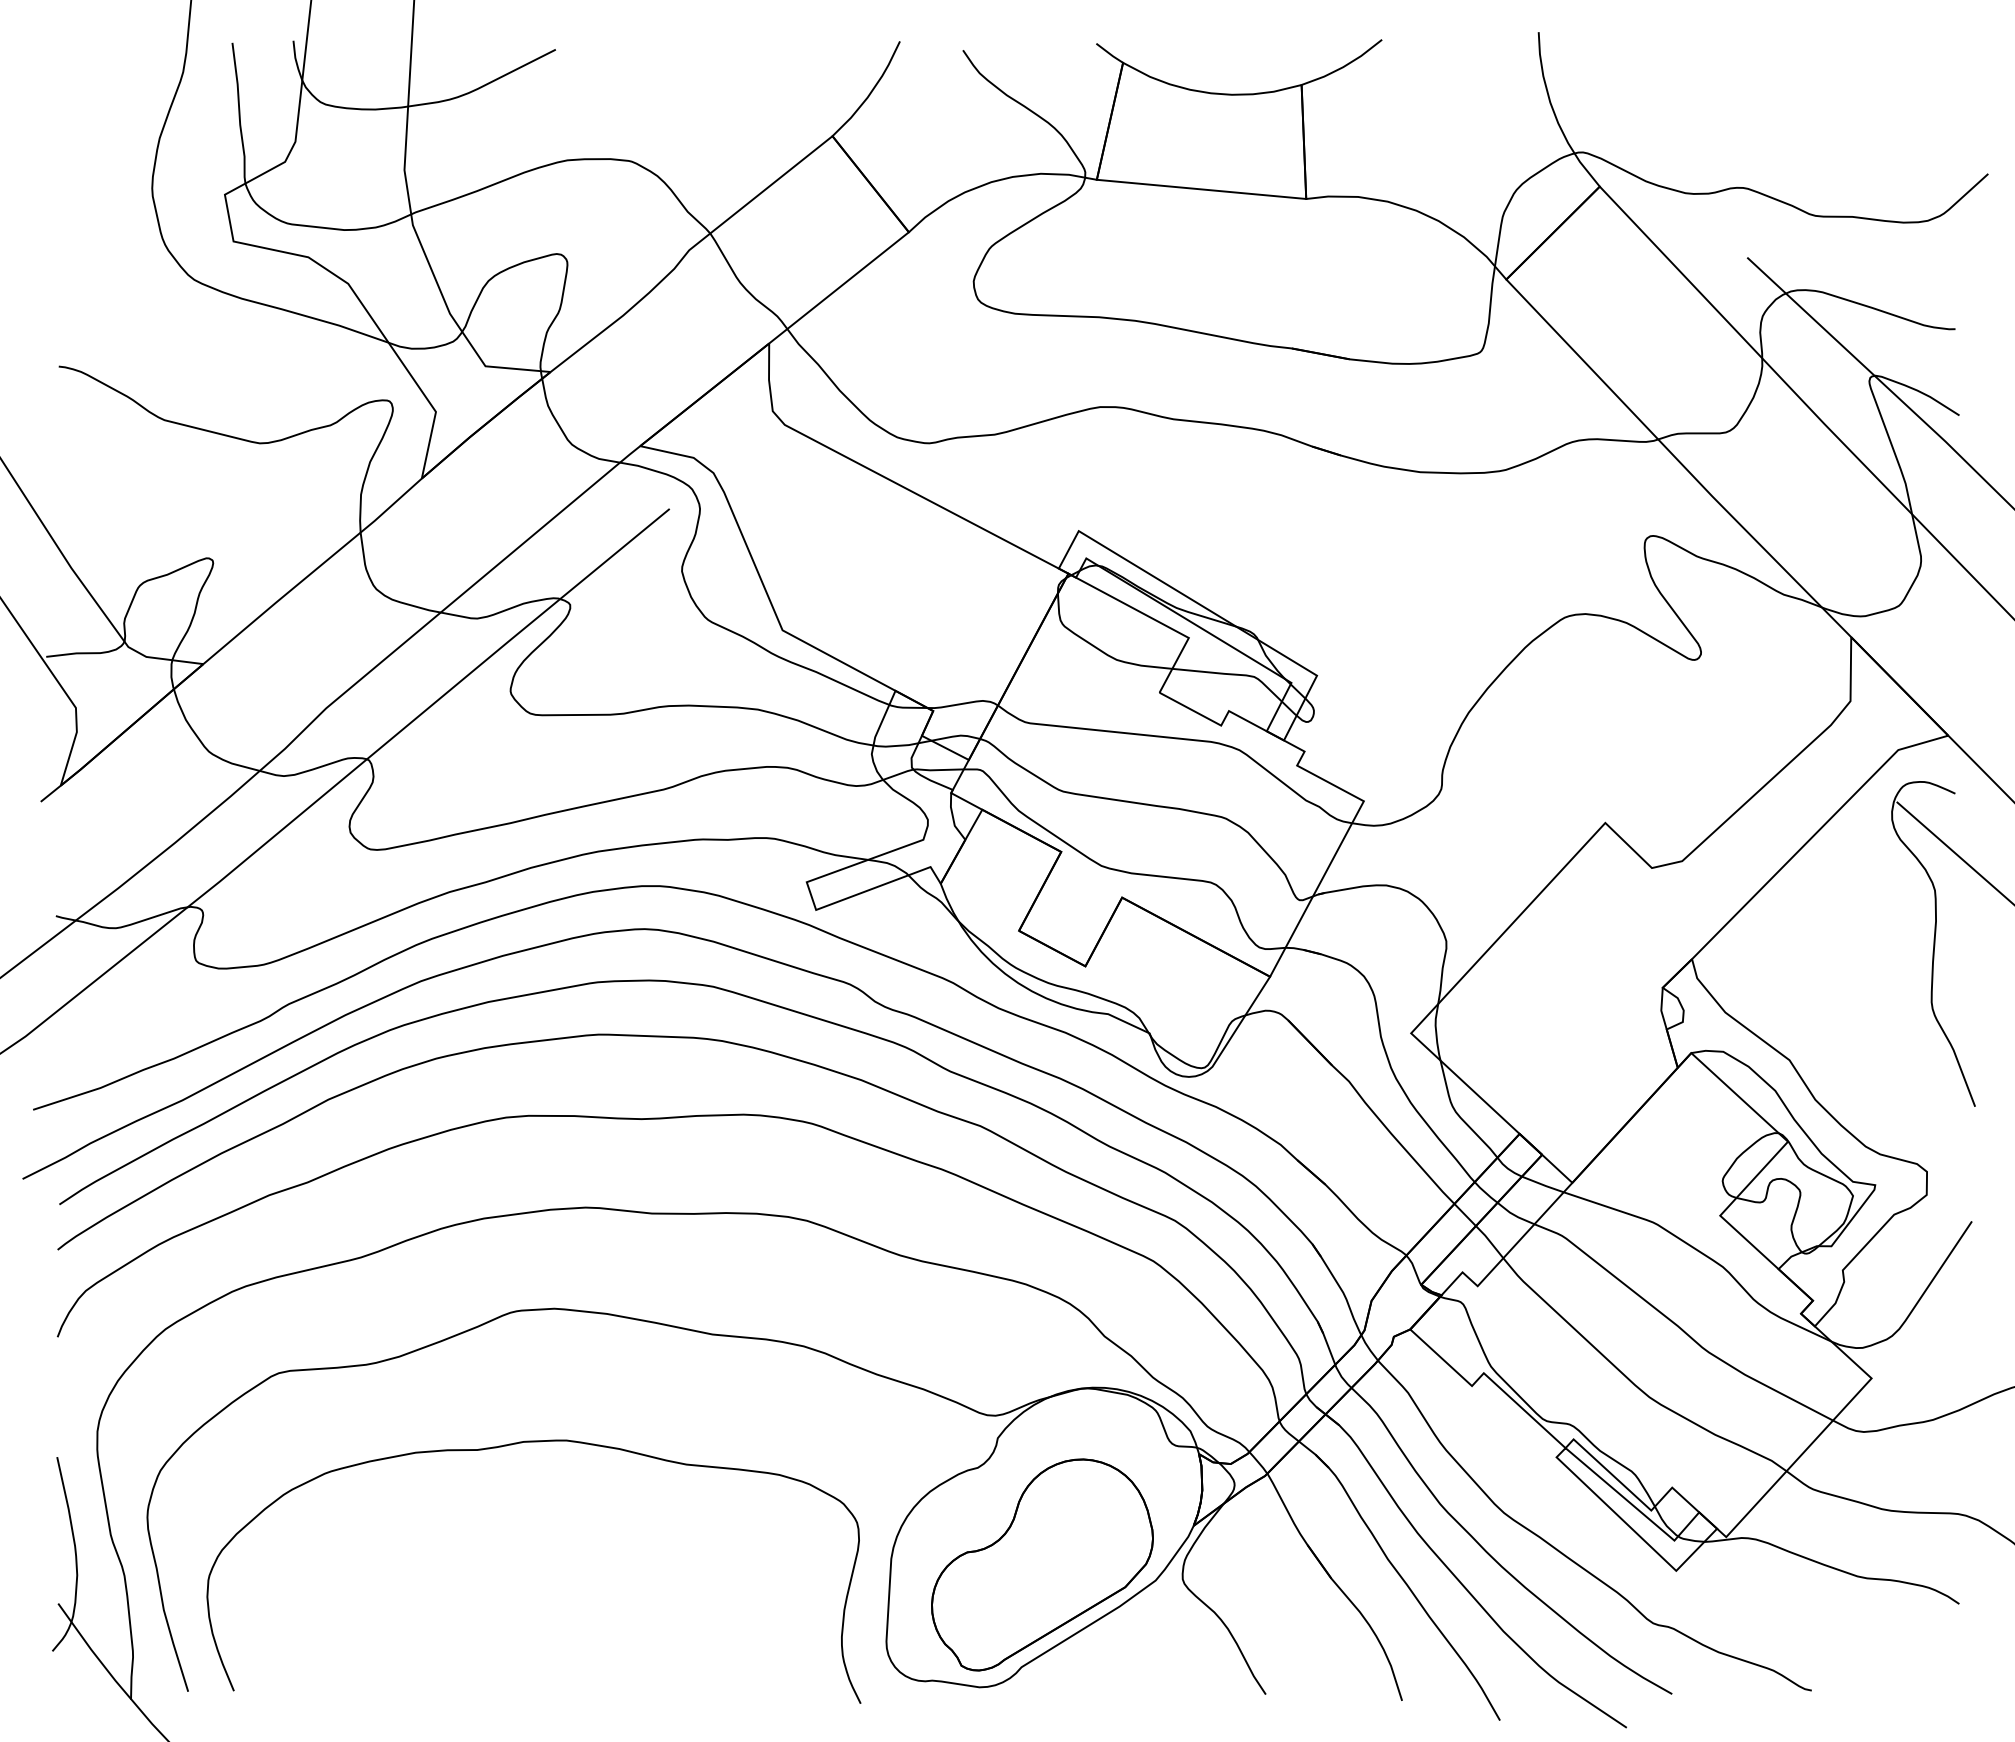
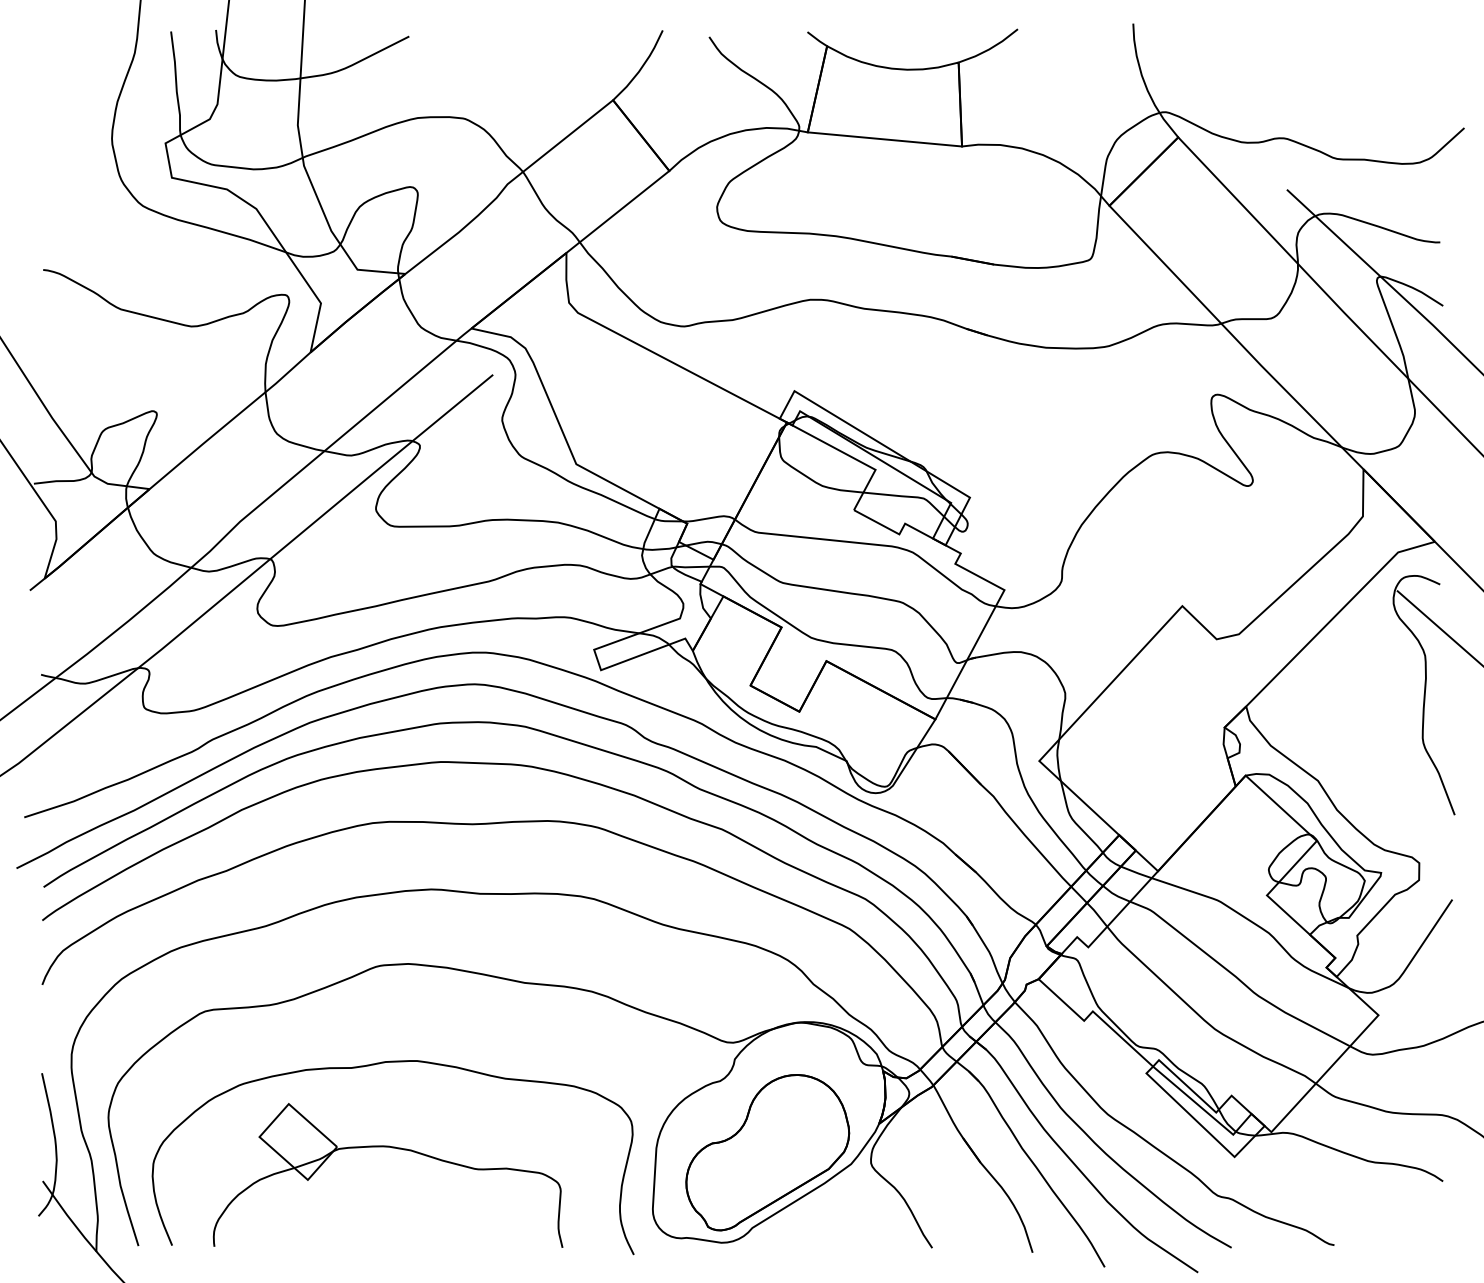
part: (530, 1558) -> (390, 1147), added

